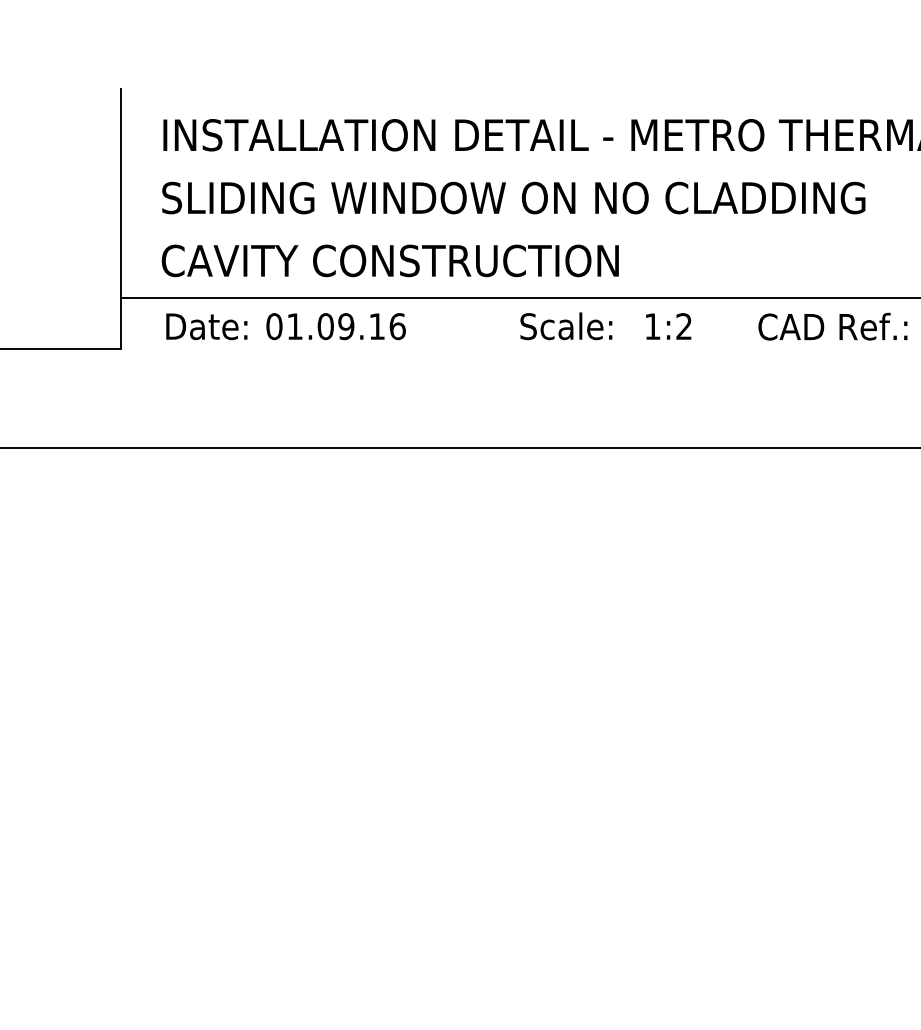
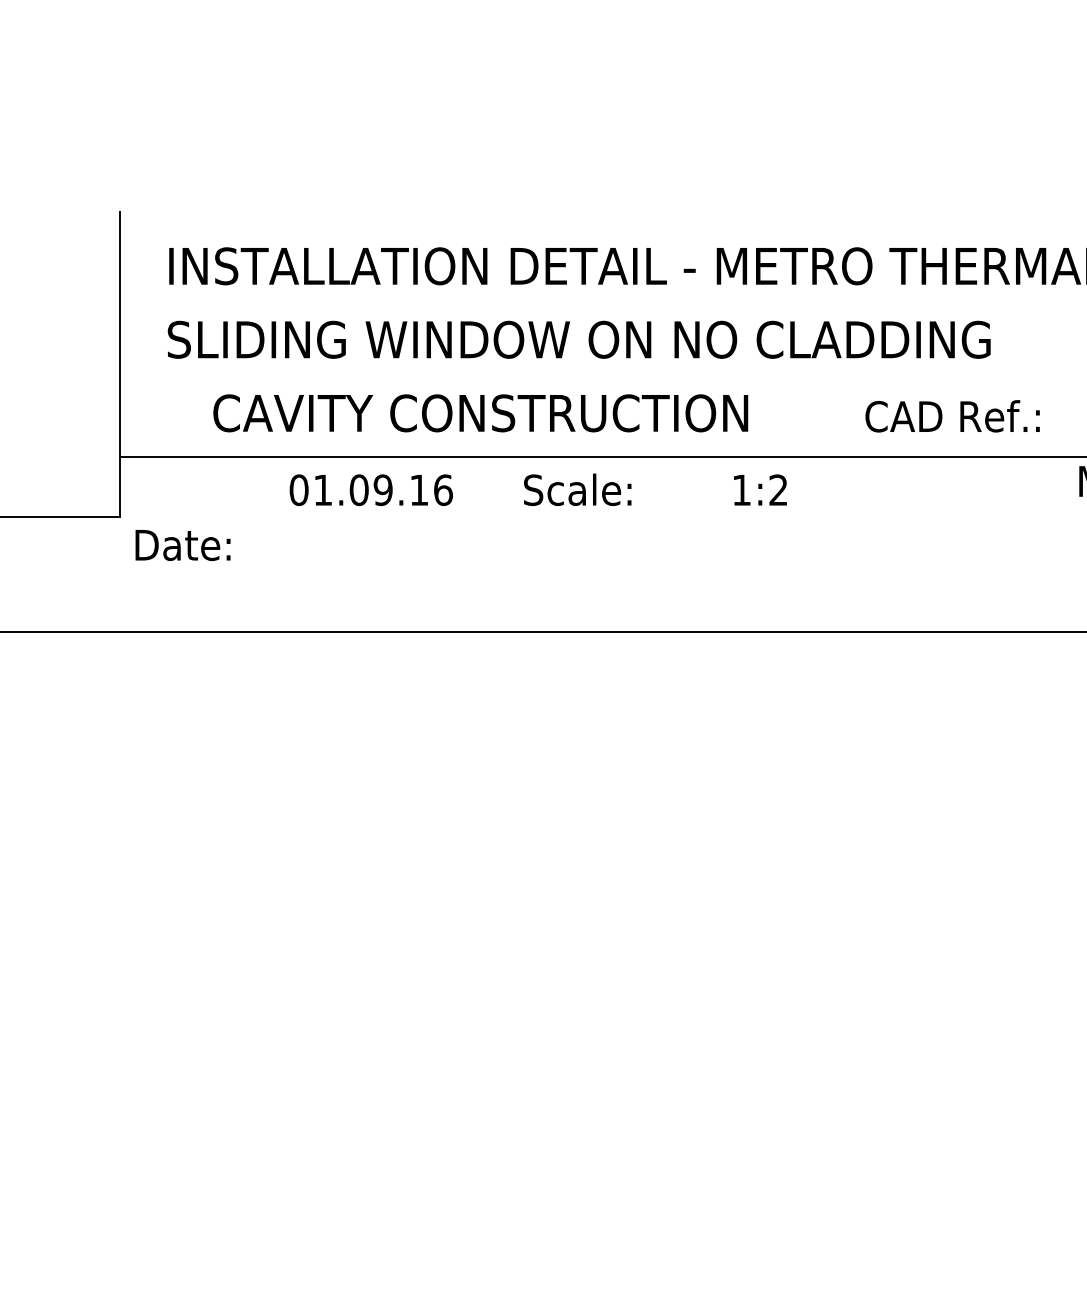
text: (390, 261) -> (480, 413), moved
text: (566, 325) -> (577, 489), moved
text: (206, 326) -> (182, 545), moved
text: (832, 326) -> (952, 416), moved

